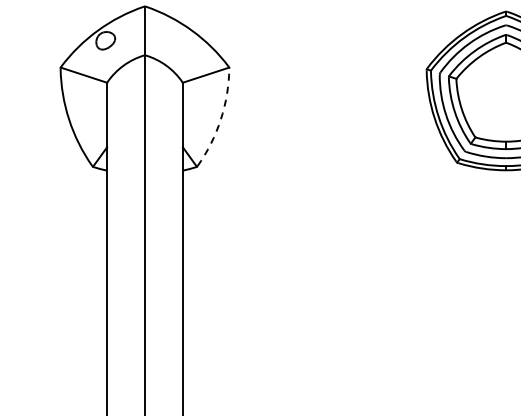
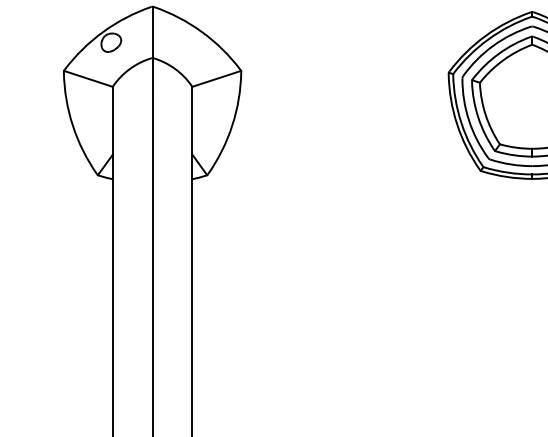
arc: (220, 119) -> (231, 125), dashed -> solid

